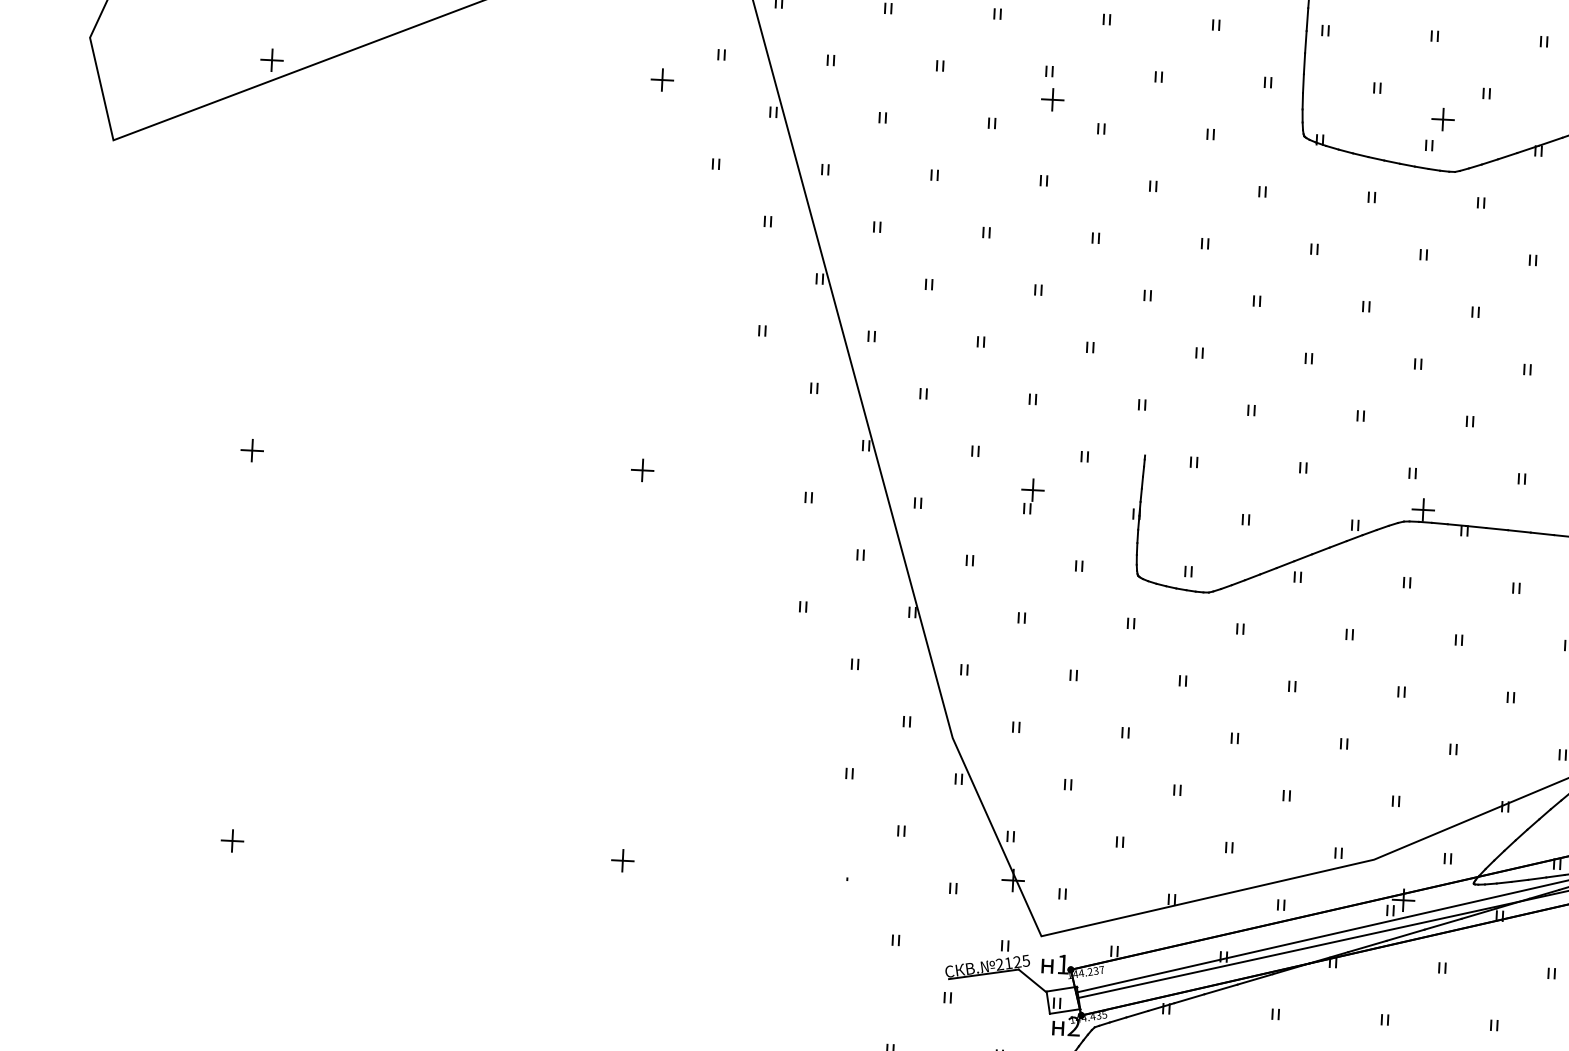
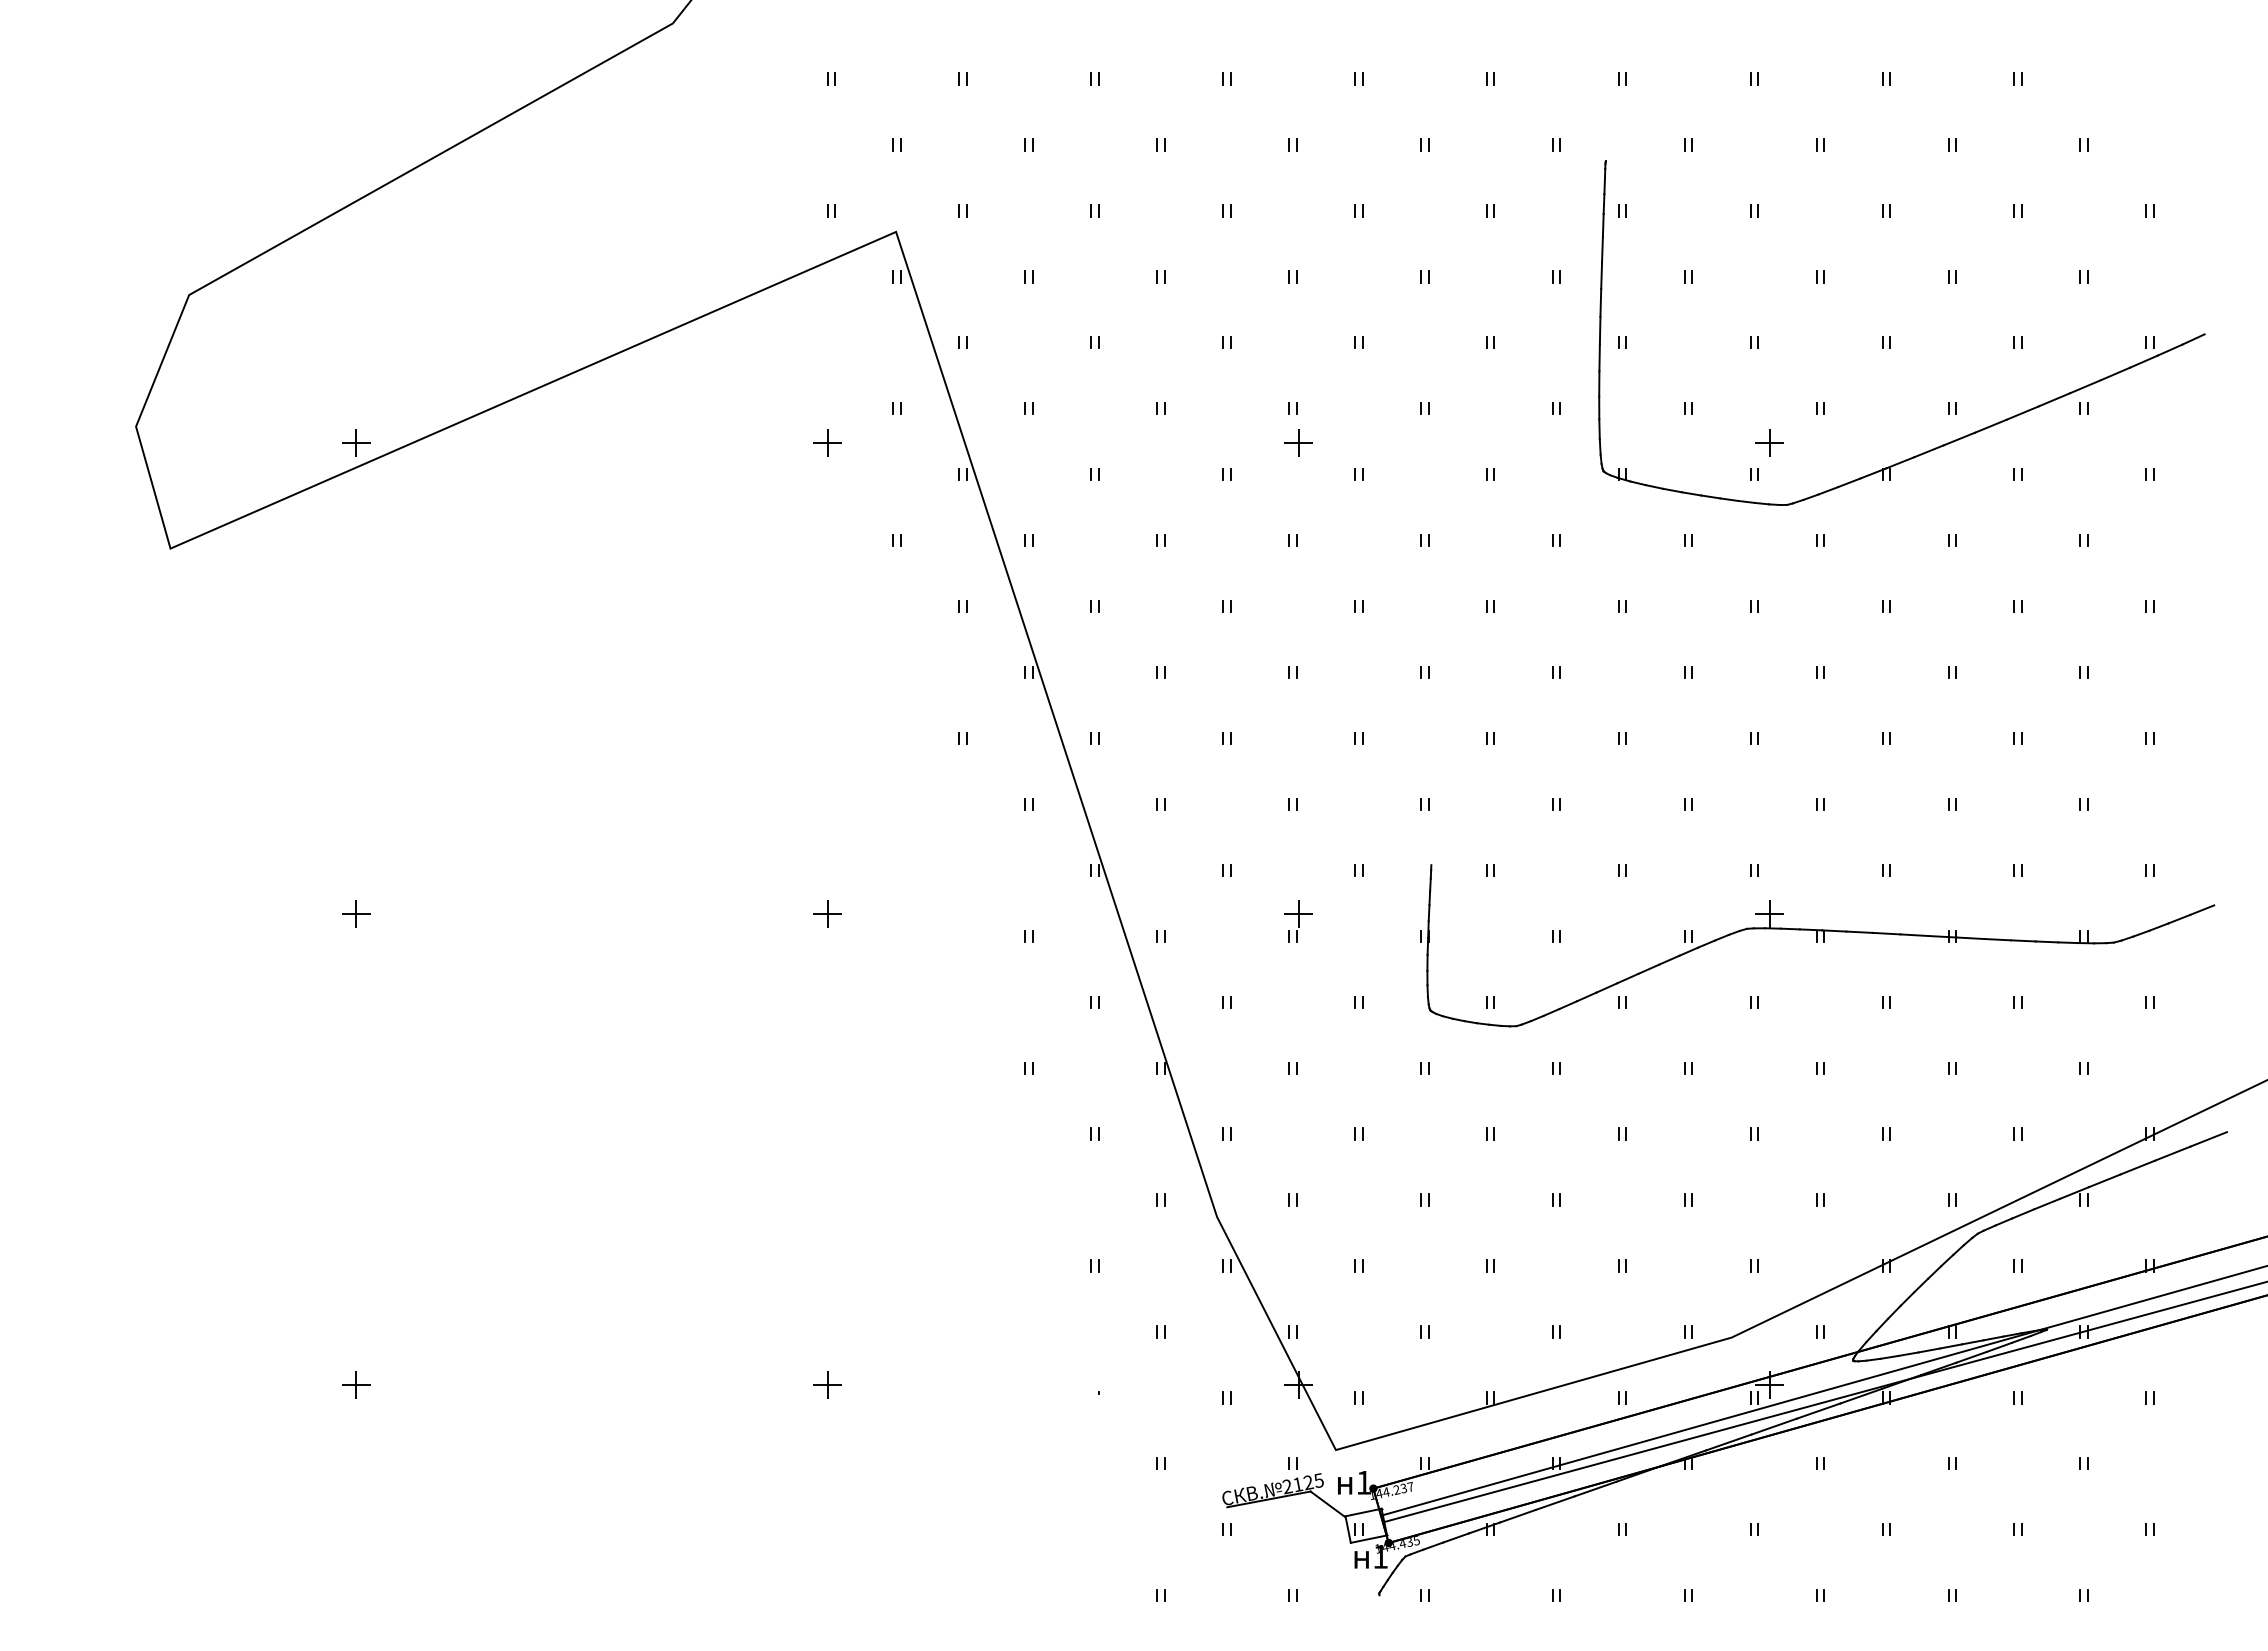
text: (1073, 1026) -> (1380, 1556), 2 -> 1

